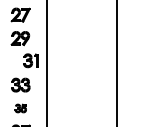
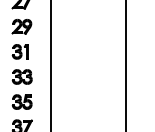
part: (30, 60) -> (19, 51), moved
part: (20, 108) -> (21, 102), size x1.67

